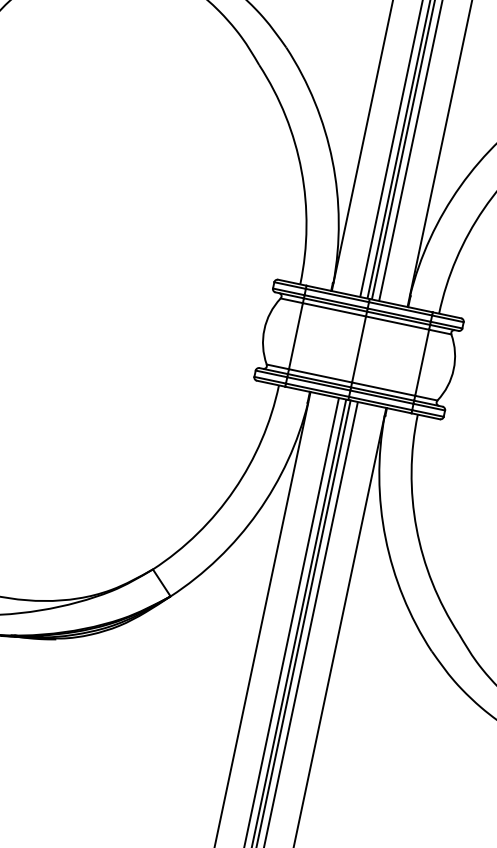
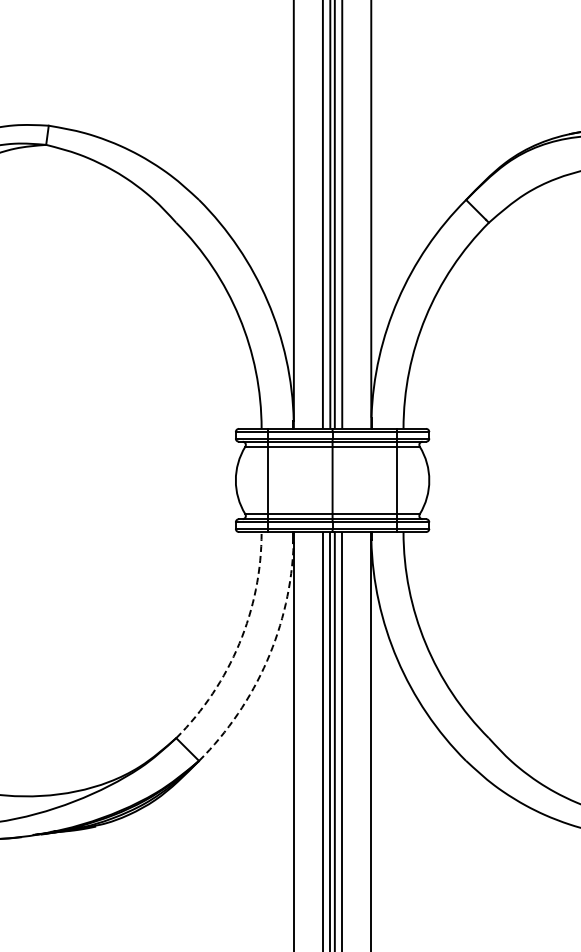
arc: (234, 489) -> (239, 643), solid -> dashed
arc: (258, 513) -> (267, 661), solid -> dashed

